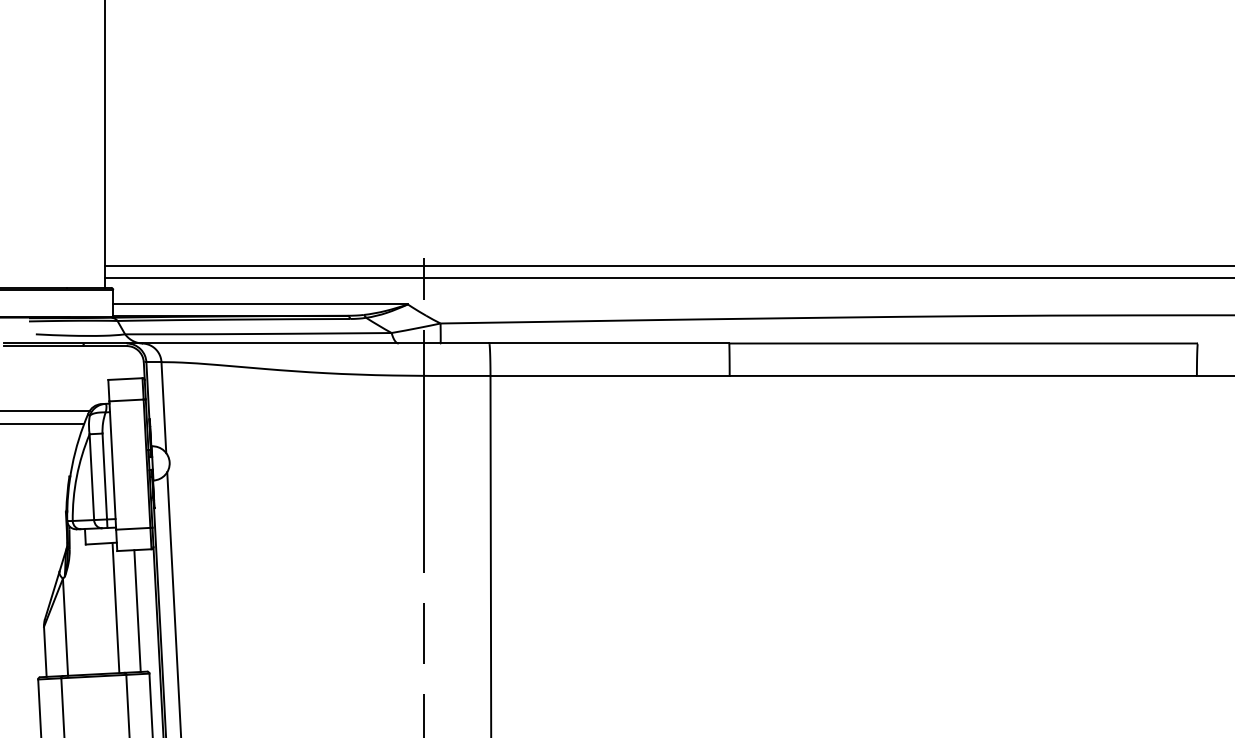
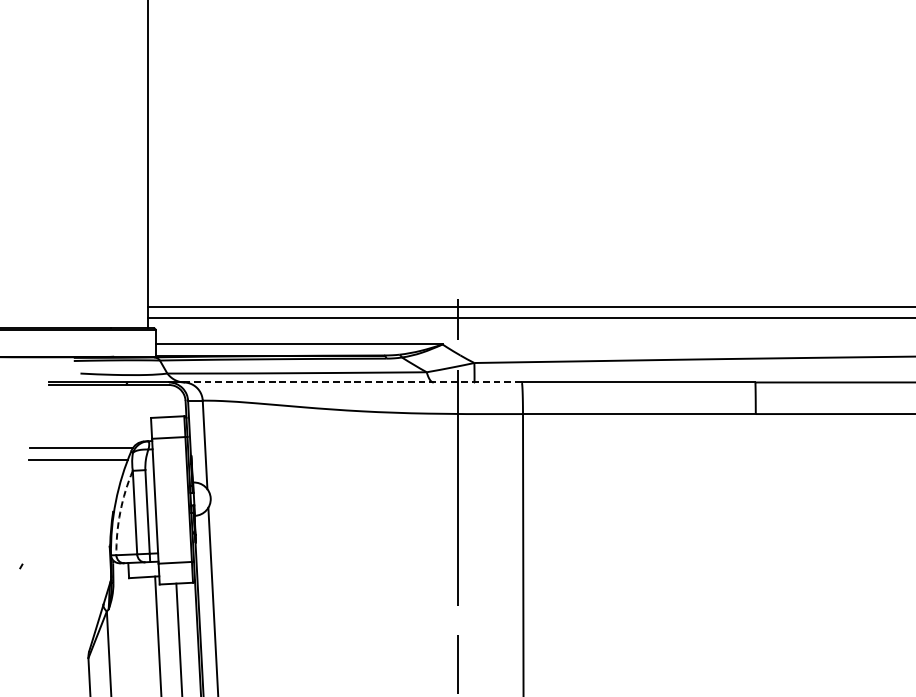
line: (315, 343) -> (352, 382), solid -> dashed
arc: (76, 476) -> (120, 511), solid -> dashed

